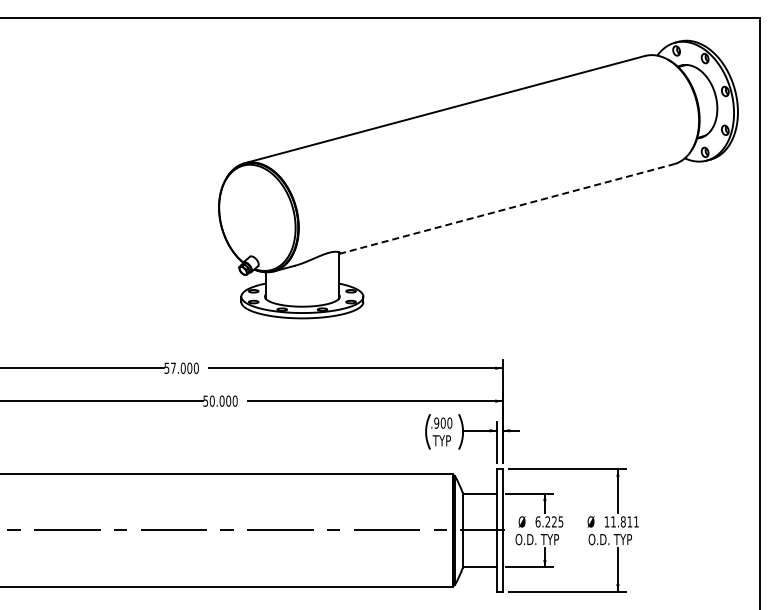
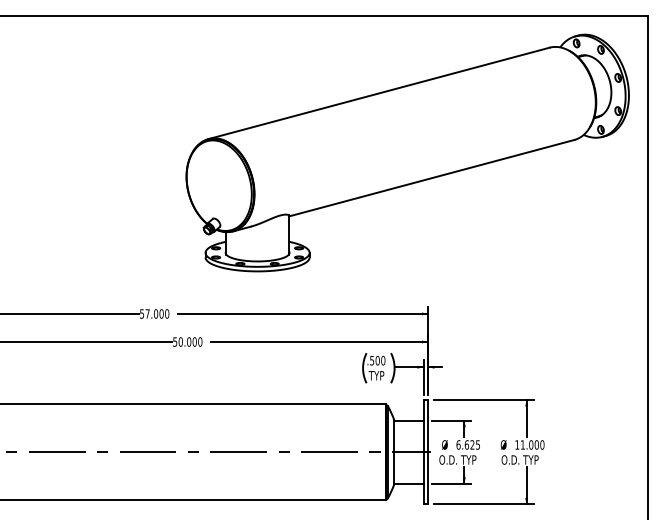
line: (507, 208) -> (432, 177), dashed -> solid
text: (436, 422) -> (371, 360), .900 -> .500
text: (547, 521) -> (466, 444), 6.225 -> 6.625
text: (629, 521) -> (536, 444), 11.811 -> 11.000

